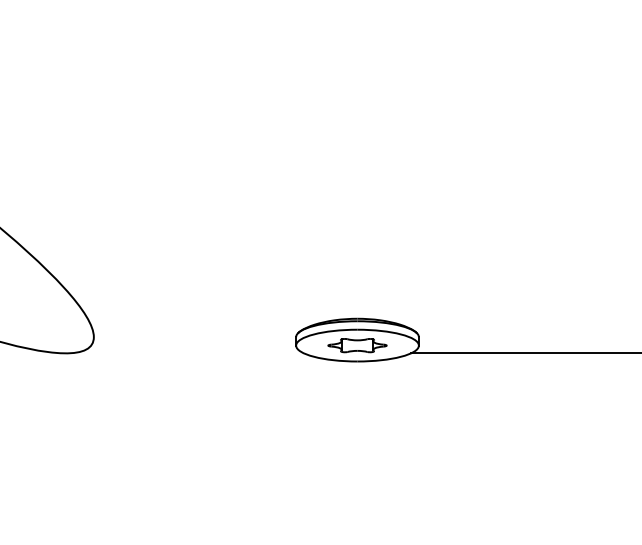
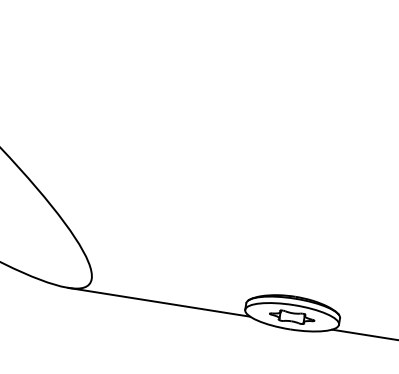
line: (184, 353) -> (158, 302), added

